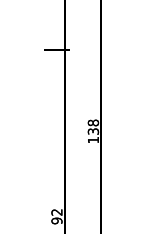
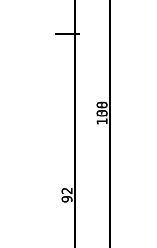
text: (92, 126) -> (101, 108), 138 -> 100

